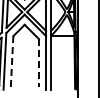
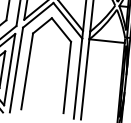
line: (12, 61) -> (27, 71), dashed -> solid
line: (38, 62) -> (66, 76), dashed -> solid

